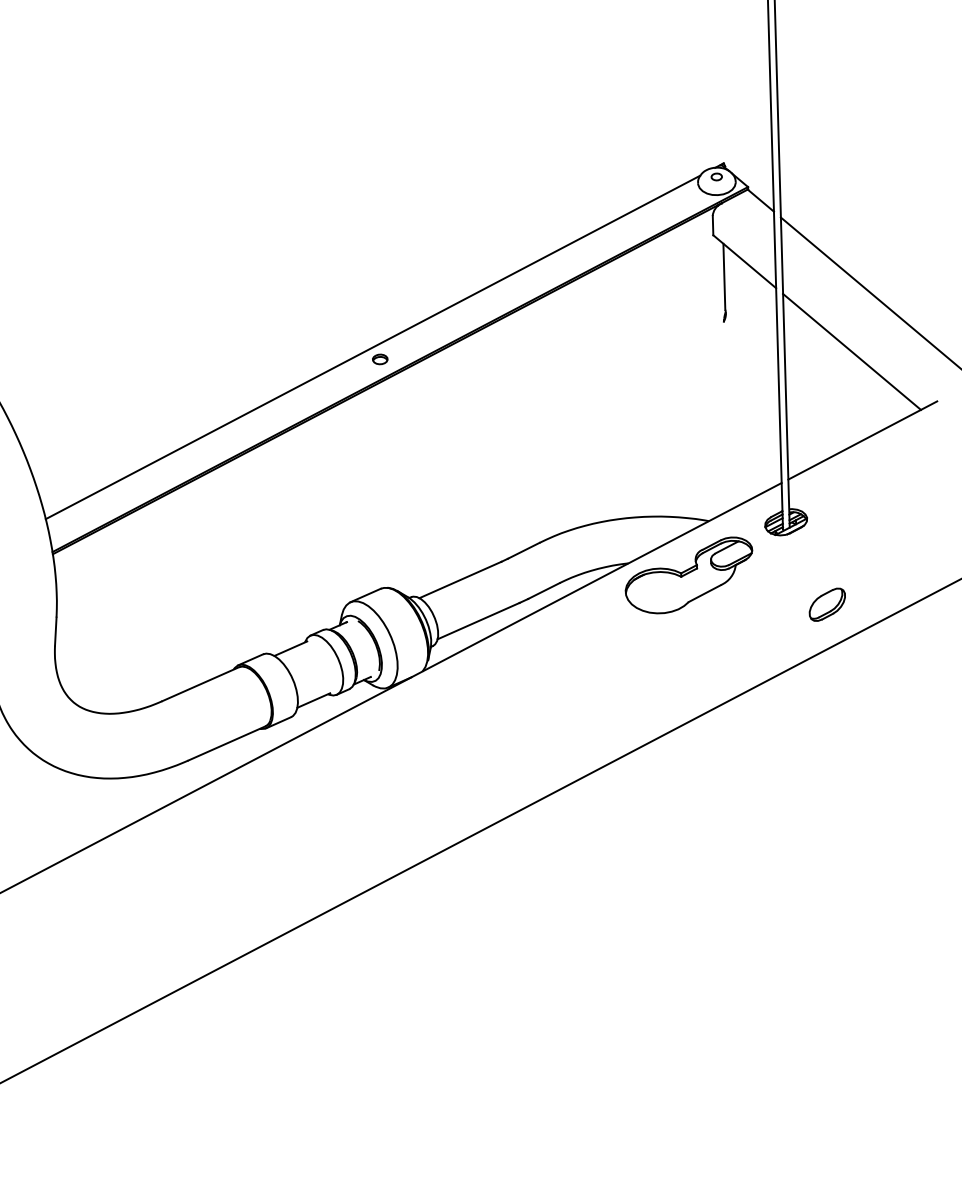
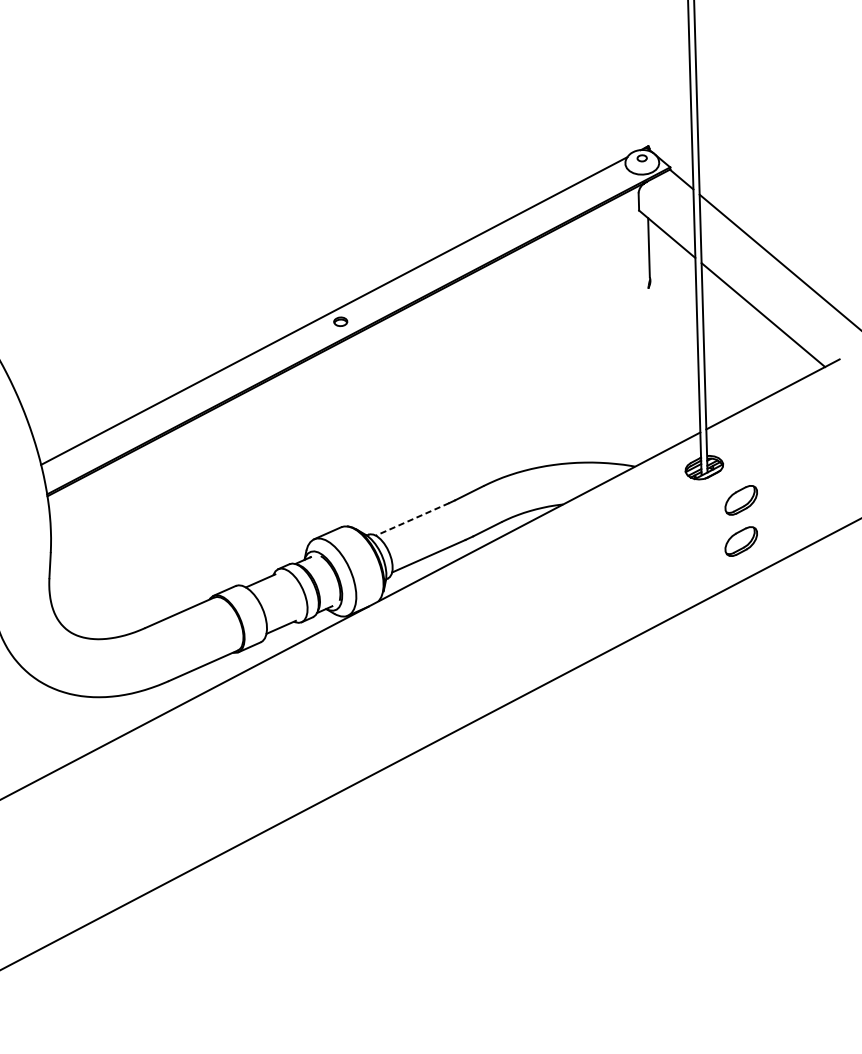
part: (826, 558) -> (740, 500), added
part: (688, 575) -> (616, 515), removed
line: (460, 580) -> (412, 519), solid -> dashed

